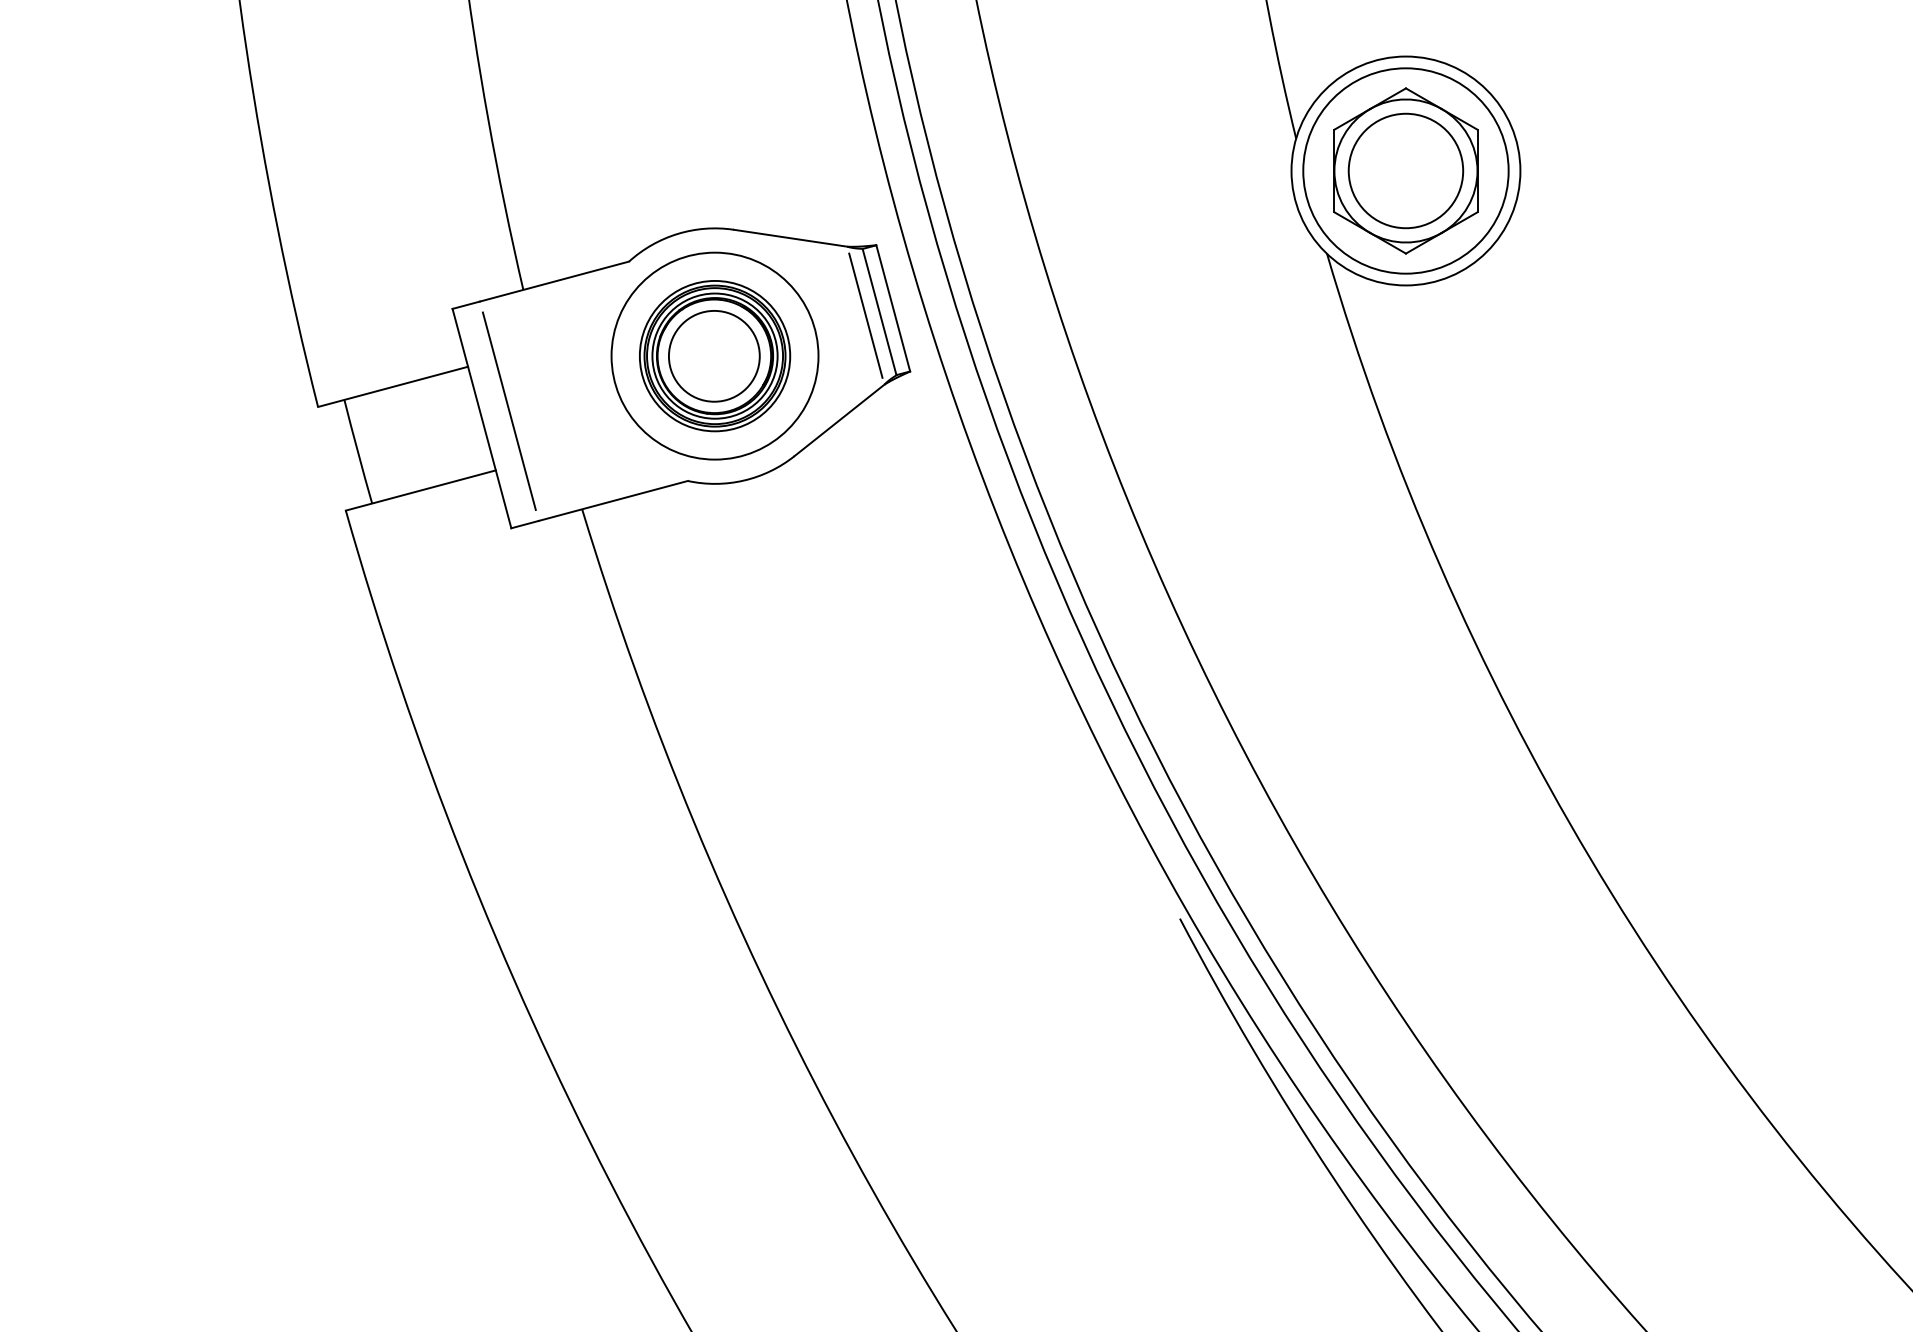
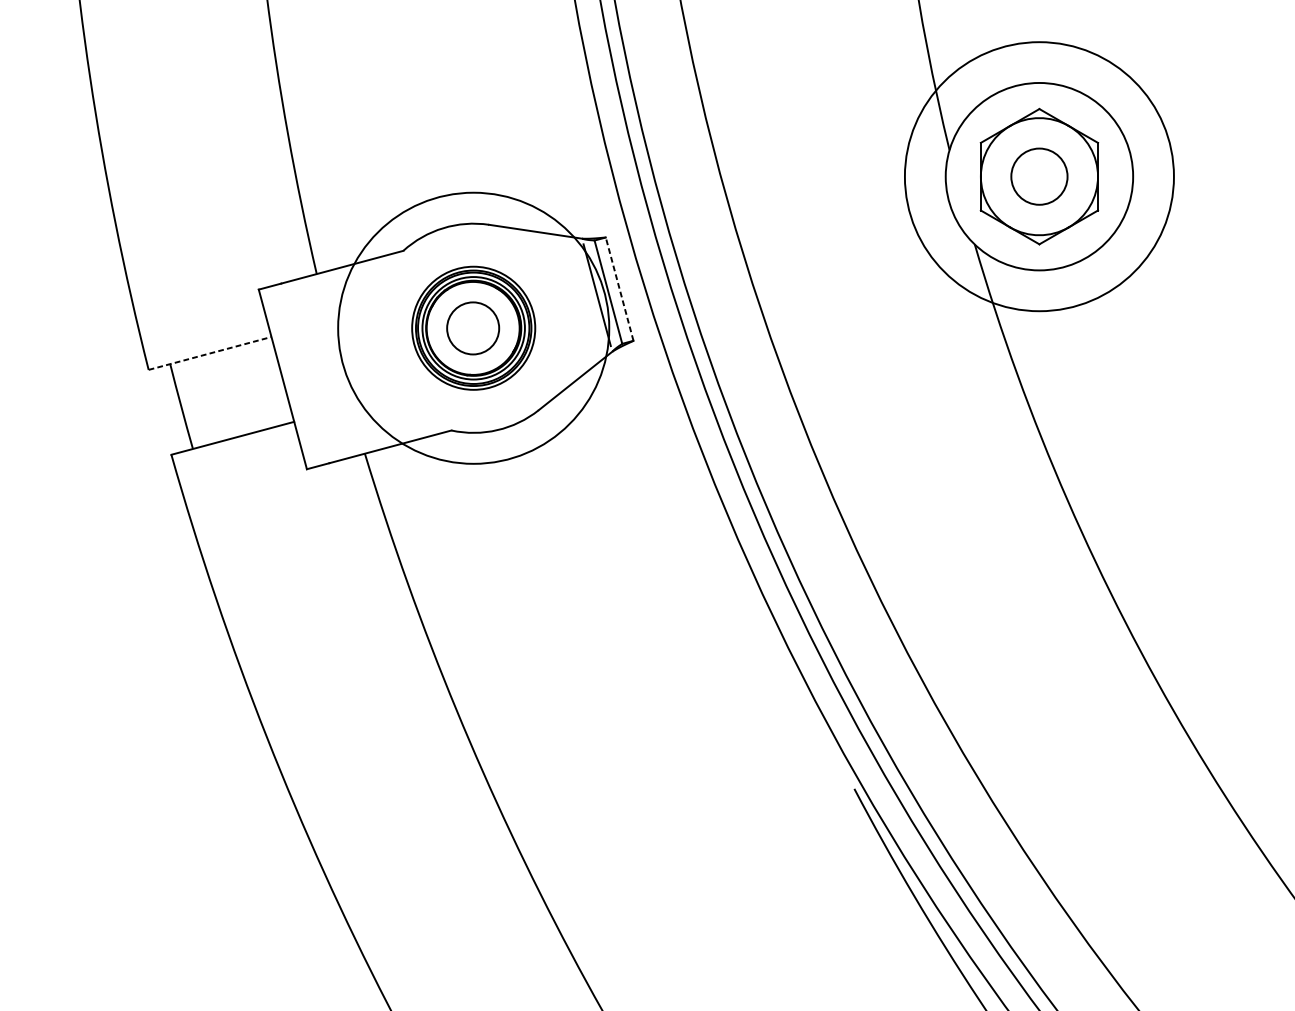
circle: (1405, 170) -> (1039, 176), size x0.6
circle: (1405, 170) -> (1039, 176), size x1.6
line: (893, 307) -> (619, 288), solid -> dashed
circle: (713, 355) -> (472, 327), size x0.7
circle: (714, 355) -> (473, 327), size x1.6
line: (393, 386) -> (210, 353), solid -> dashed
line: (509, 410) -> (305, 372), removed

